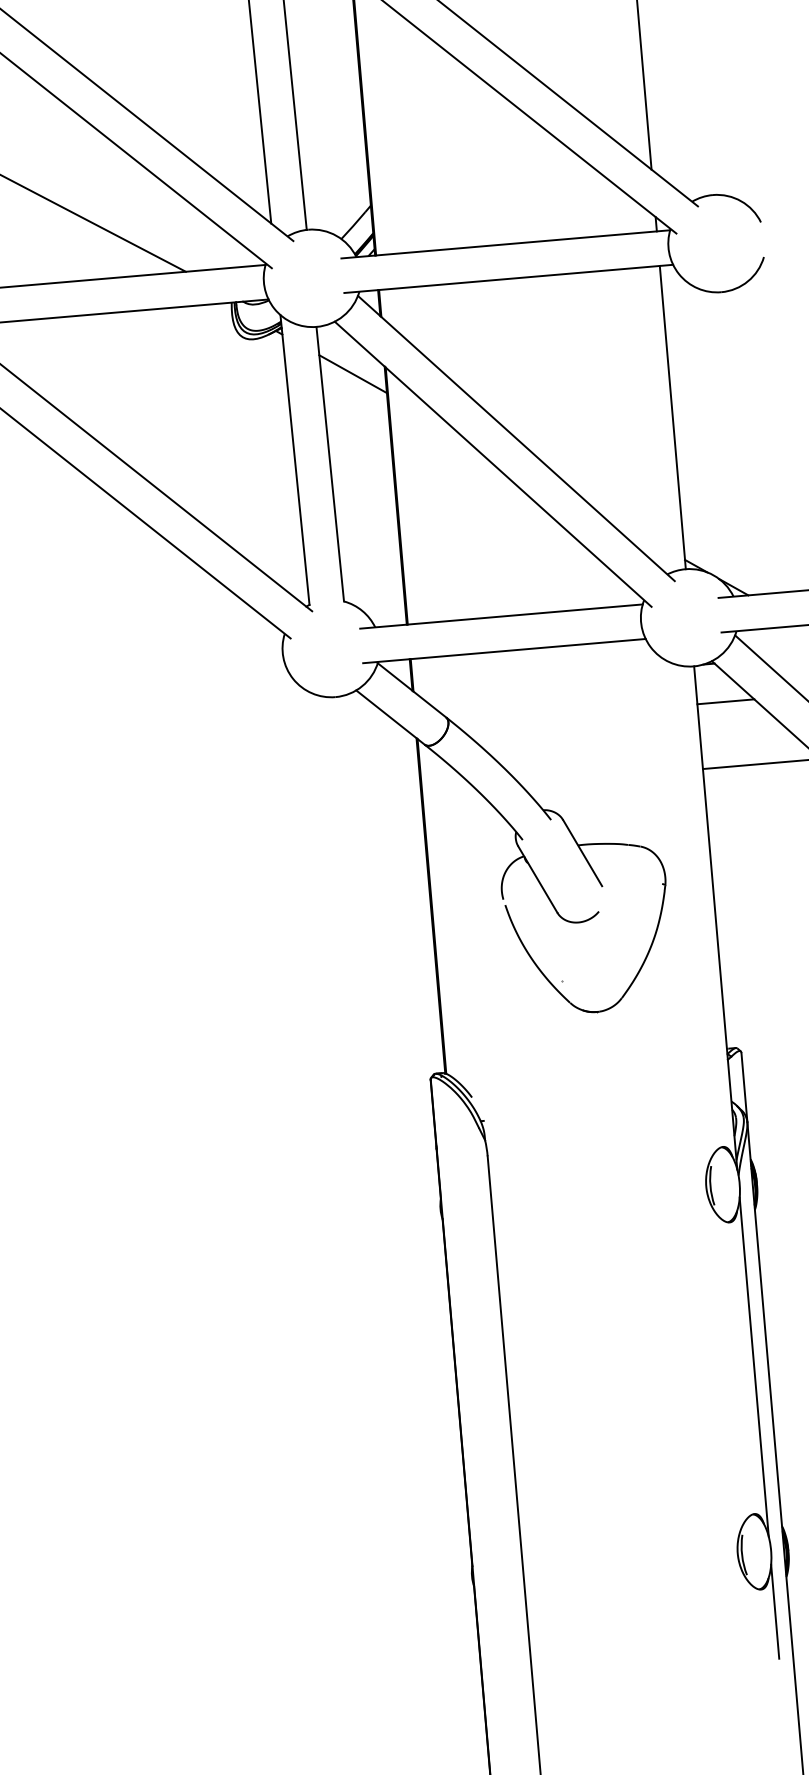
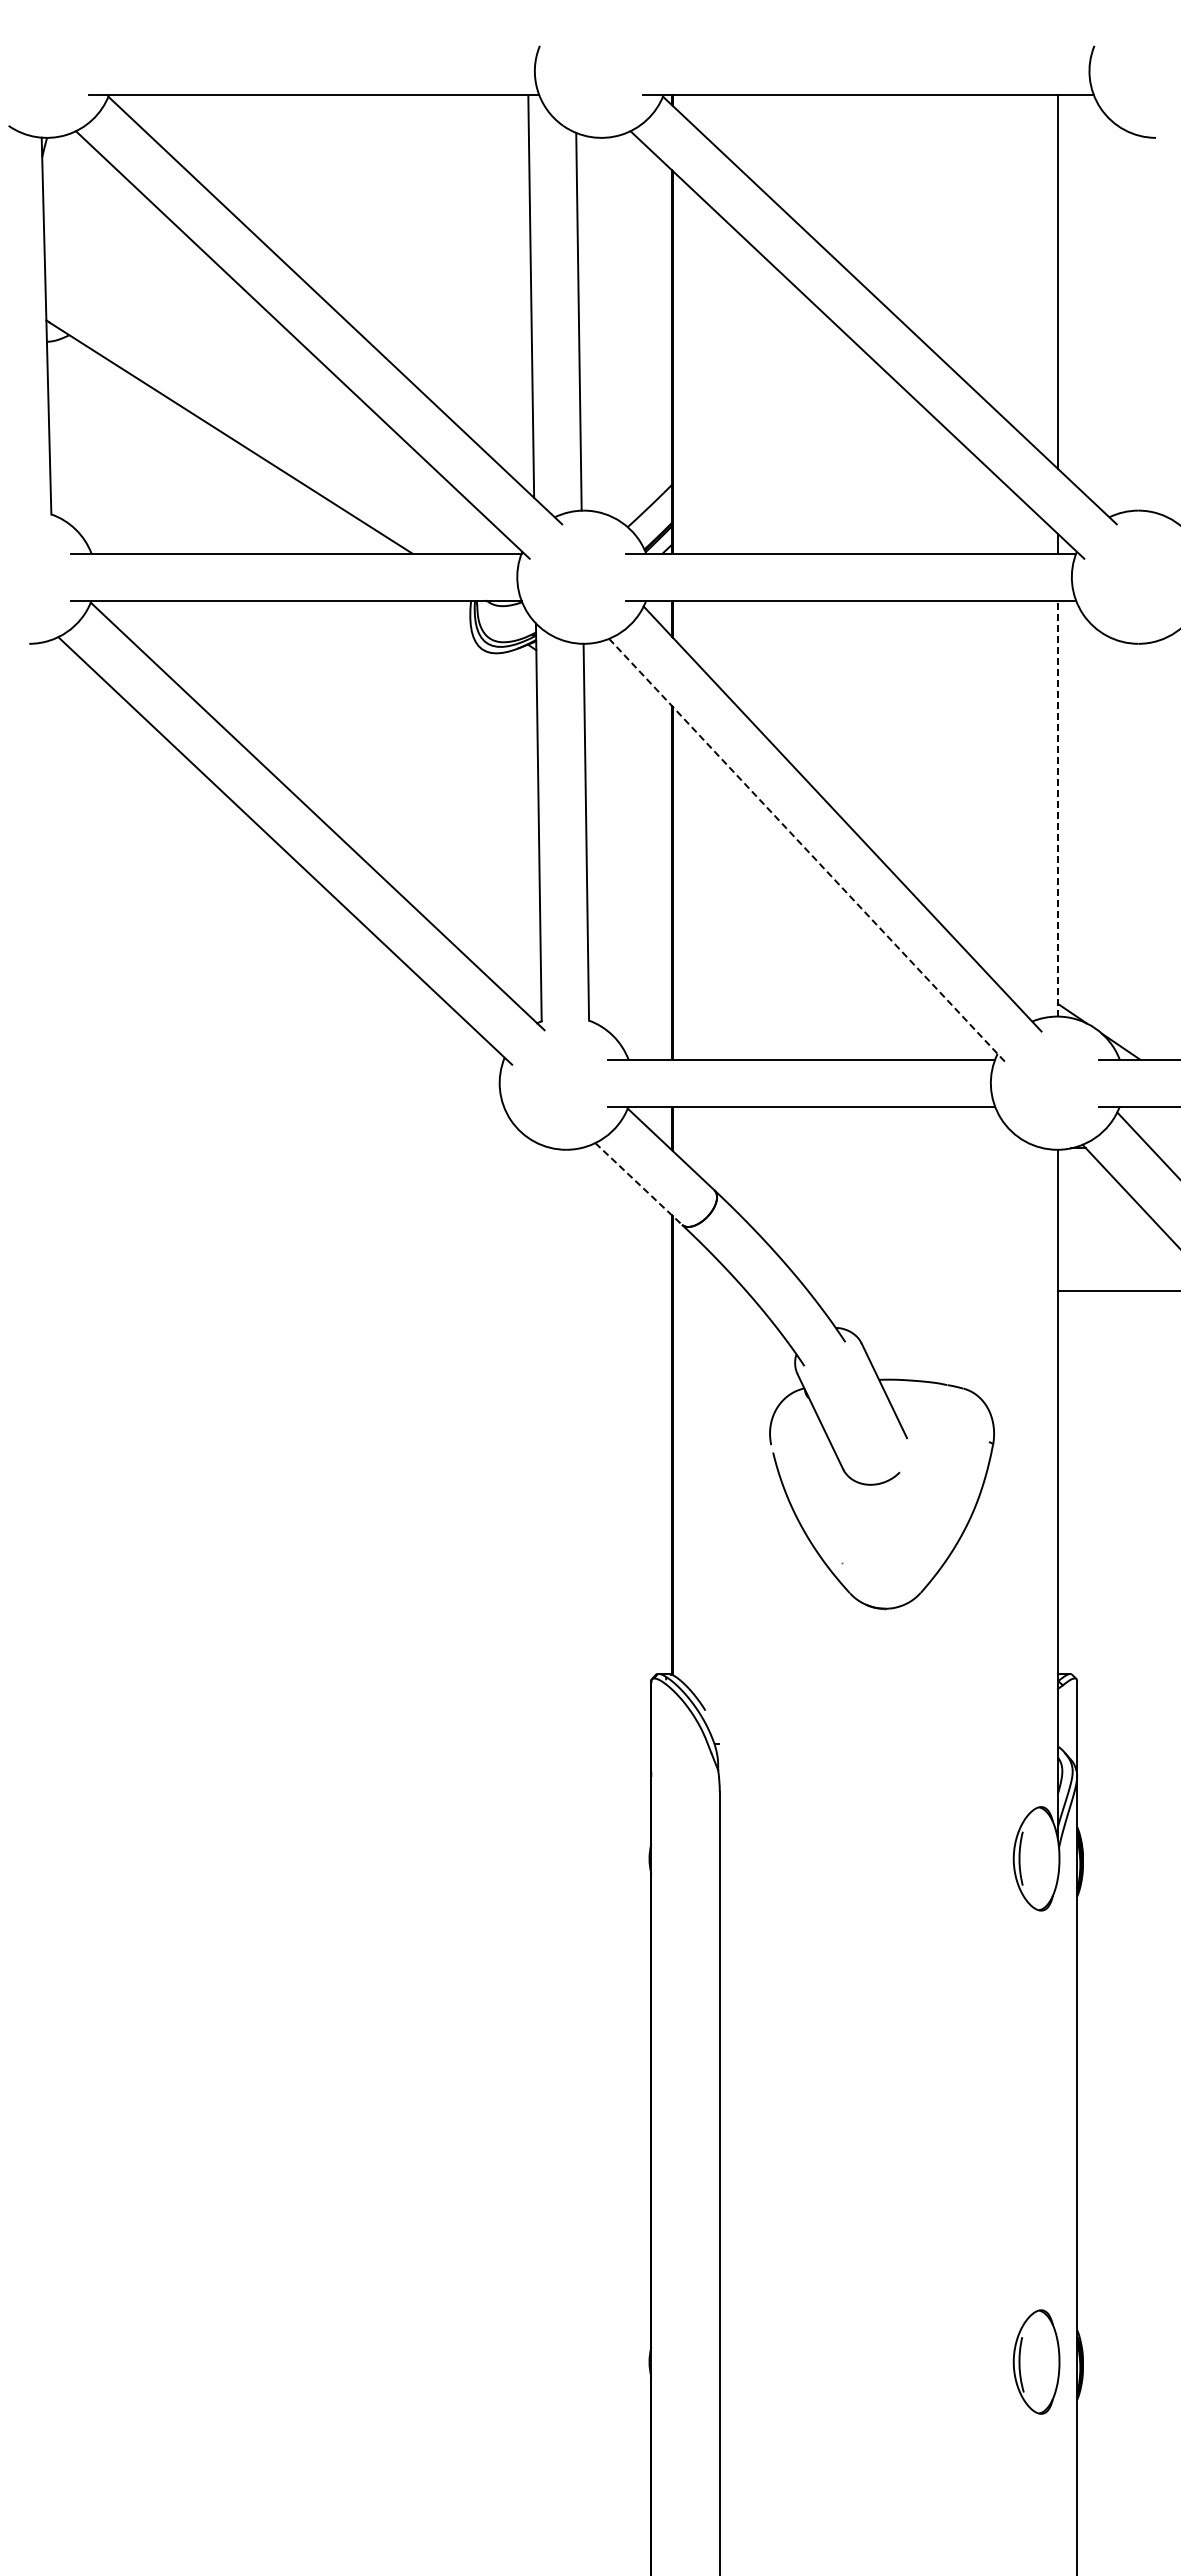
line: (352, 374) -> (627, 712), removed
line: (672, 417) -> (1057, 808), solid -> dashed
line: (493, 464) -> (808, 851), solid -> dashed
line: (725, 701) -> (1096, 1201), removed
line: (390, 717) -> (638, 1183), solid -> dashed
line: (753, 1366) -> (1057, 2109), removed
line: (774, 1611) -> (1057, 2445), removed

